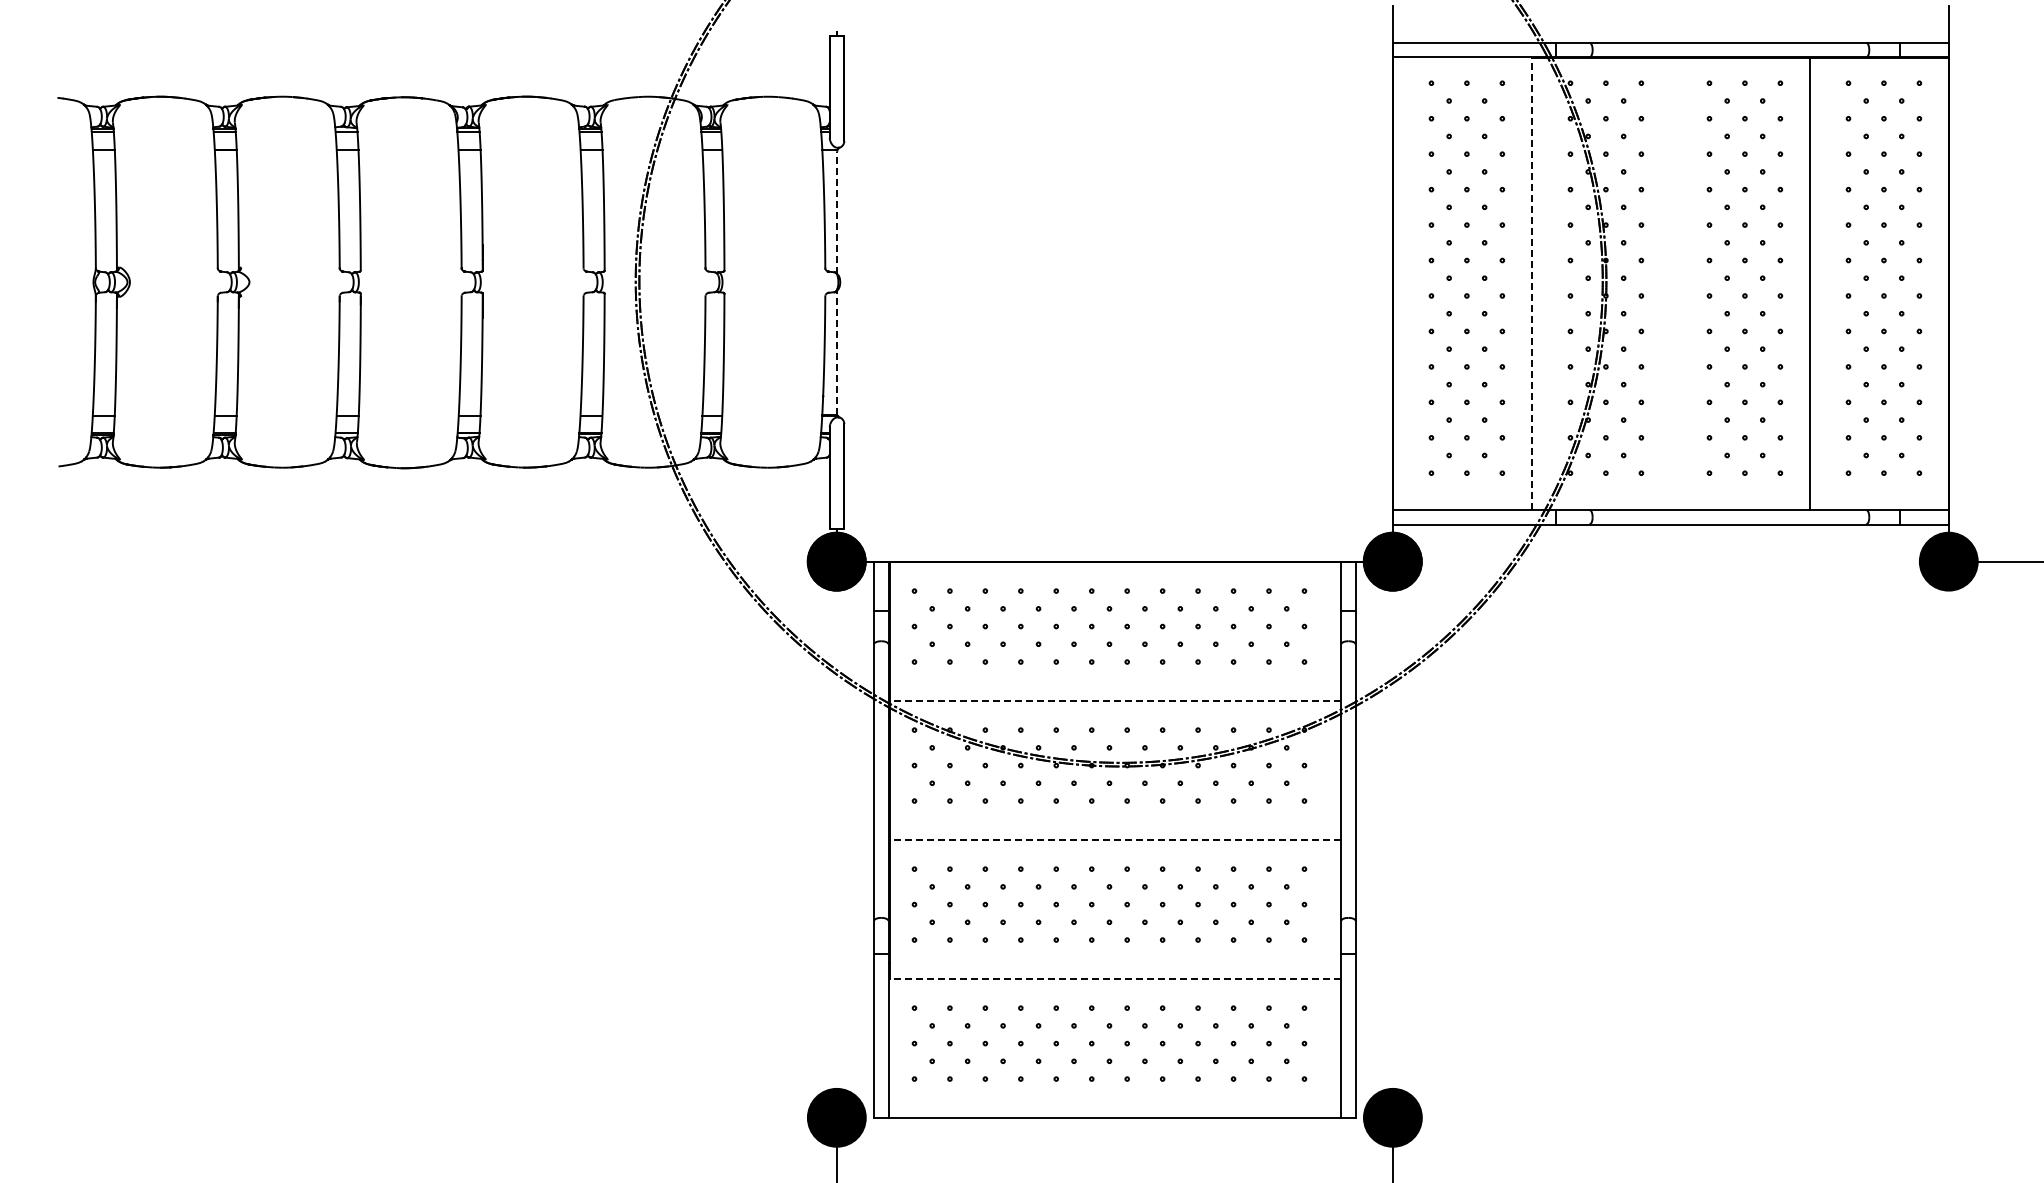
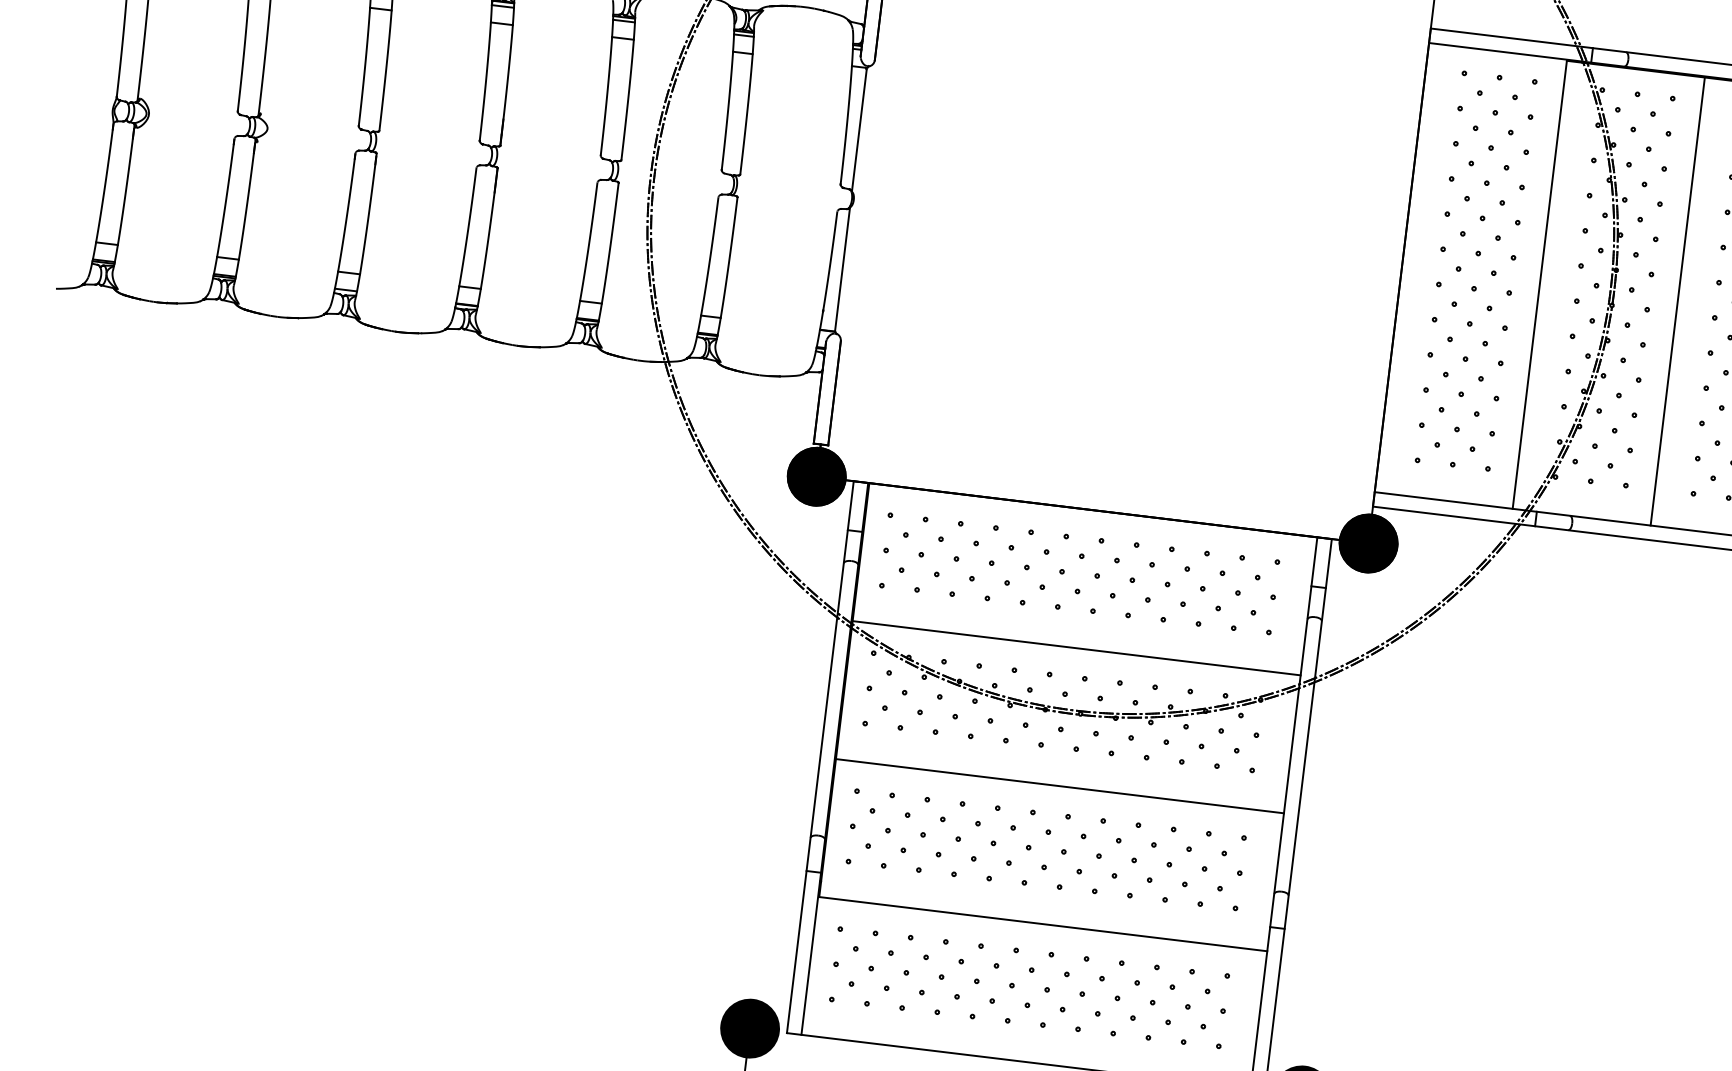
line: (837, 212) -> (859, 130), dashed -> solid
line: (1670, 283) -> (1677, 300), added
line: (1531, 284) -> (1539, 285), dashed -> solid
line: (837, 352) -> (842, 269), dashed -> solid
line: (1115, 700) -> (1076, 647), dashed -> solid
line: (1115, 839) -> (1060, 785), dashed -> solid
line: (1115, 978) -> (1043, 923), dashed -> solid

